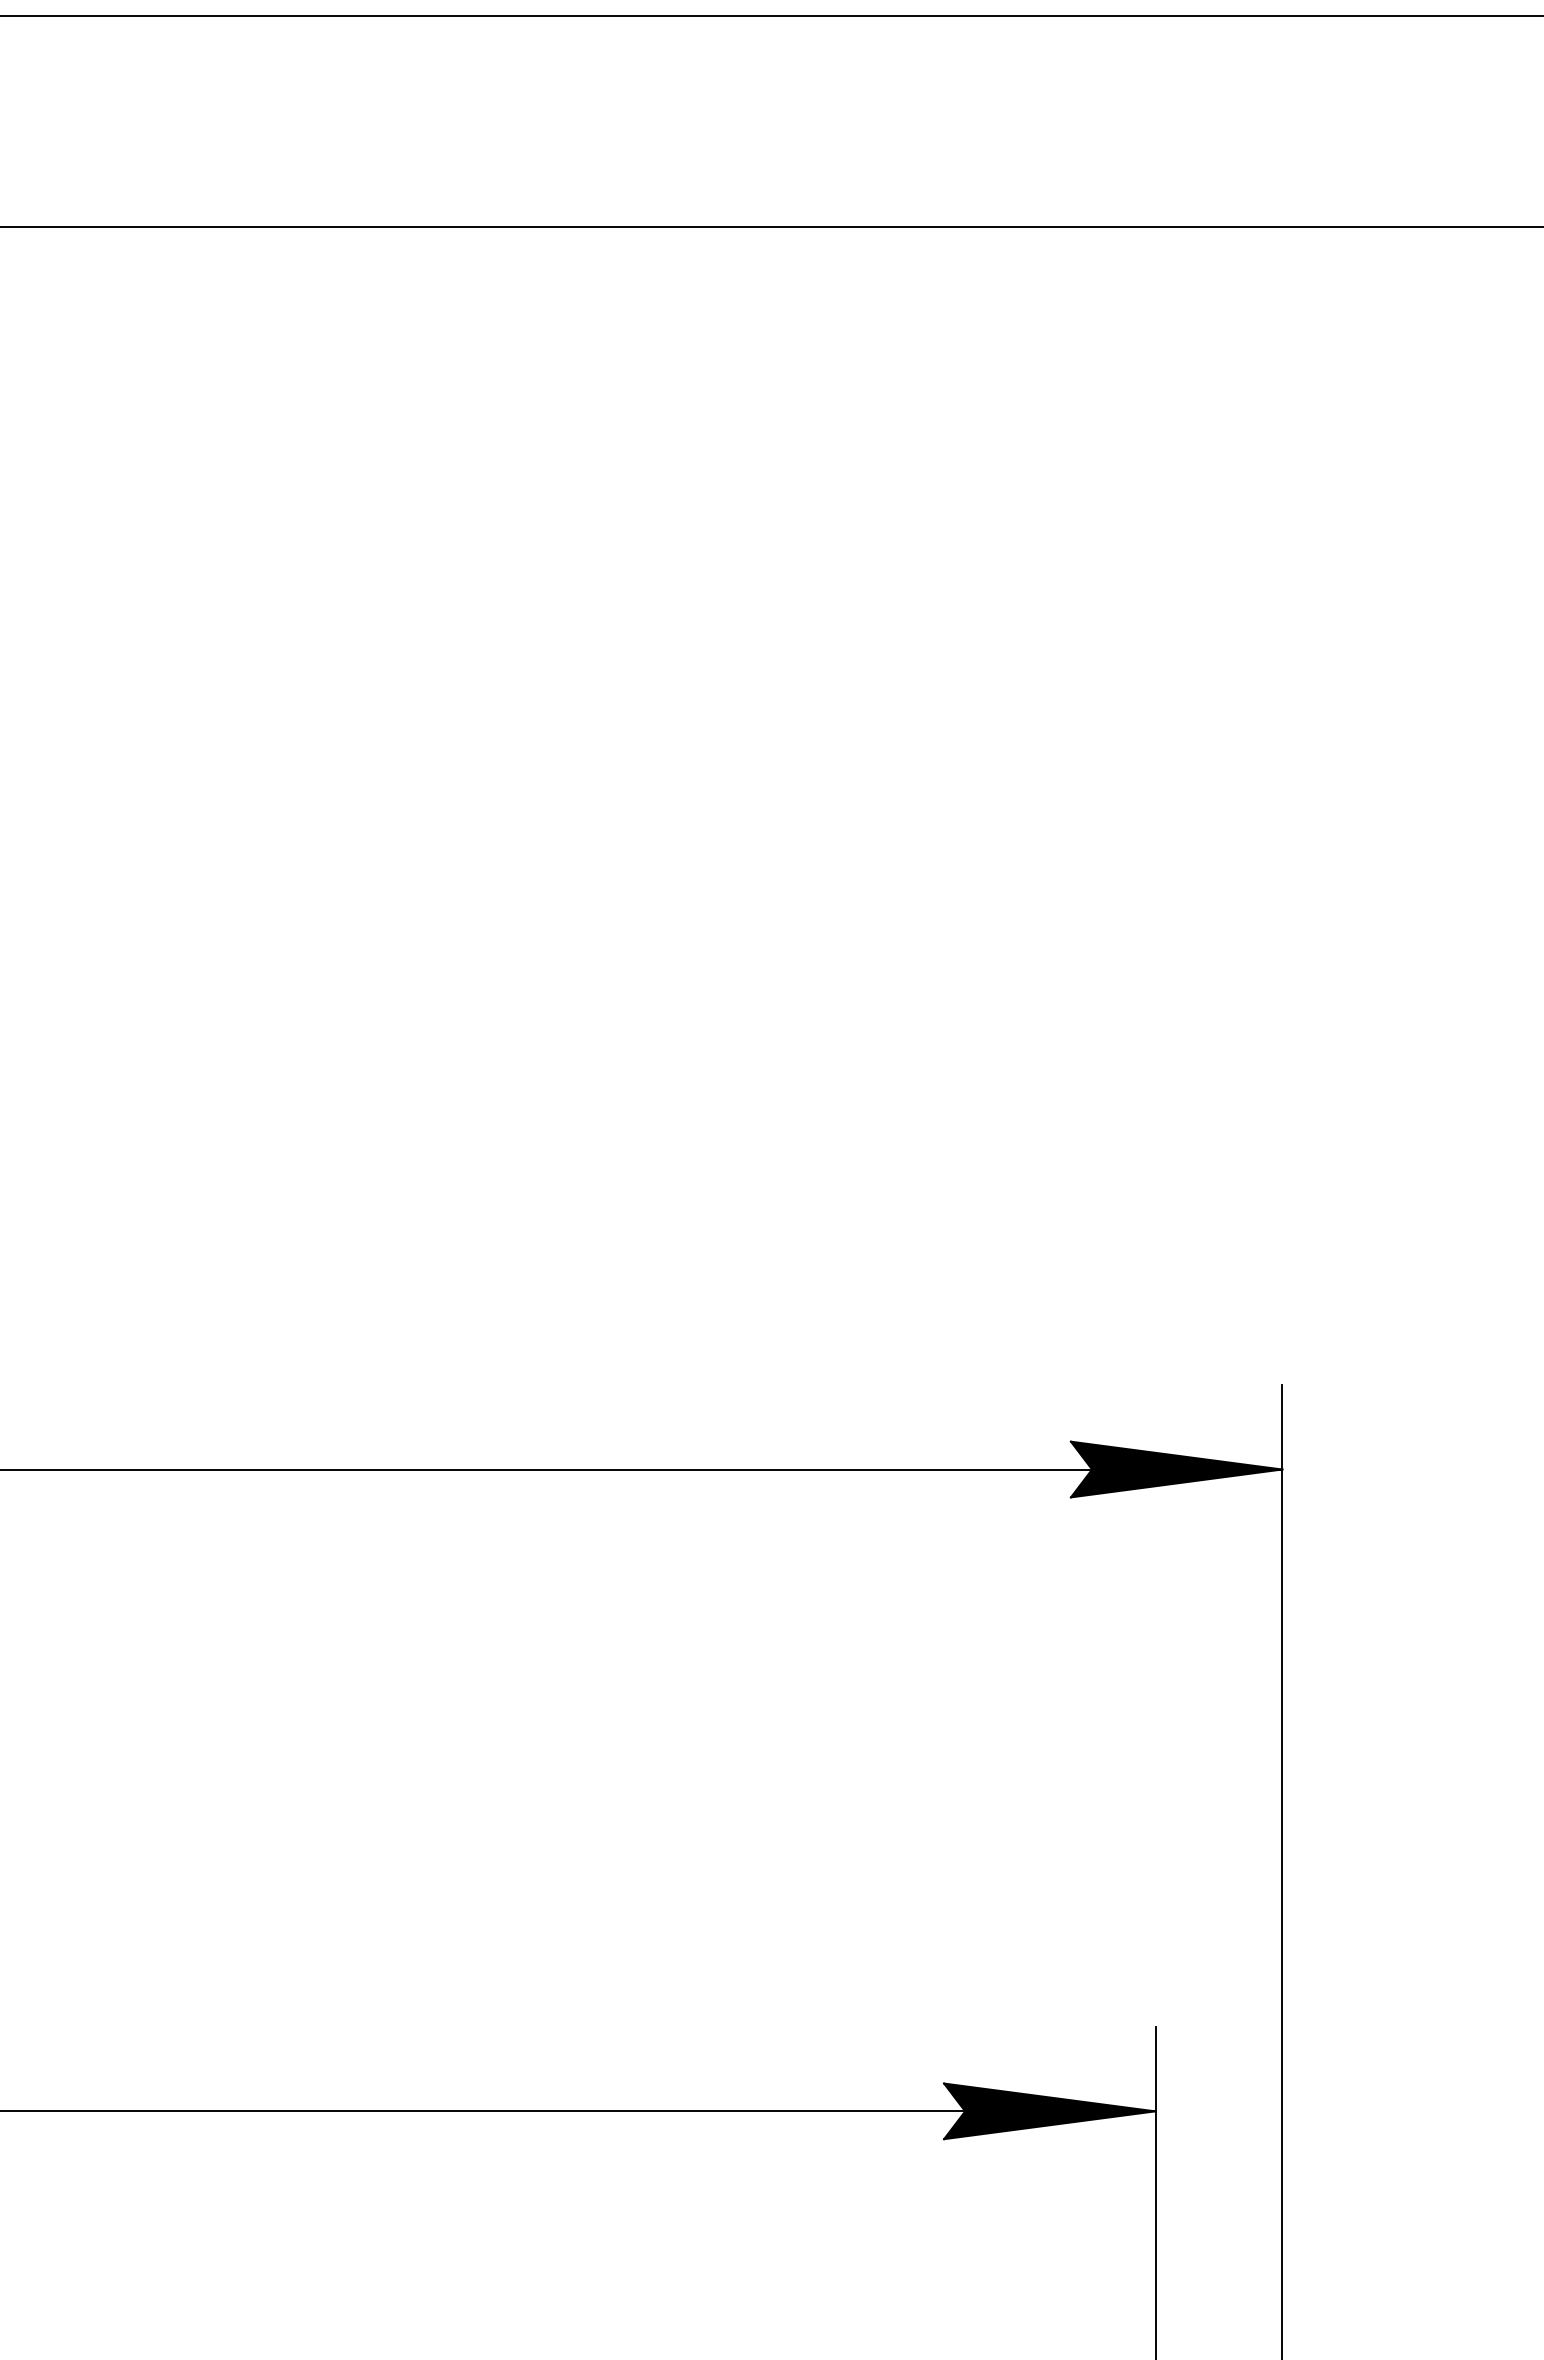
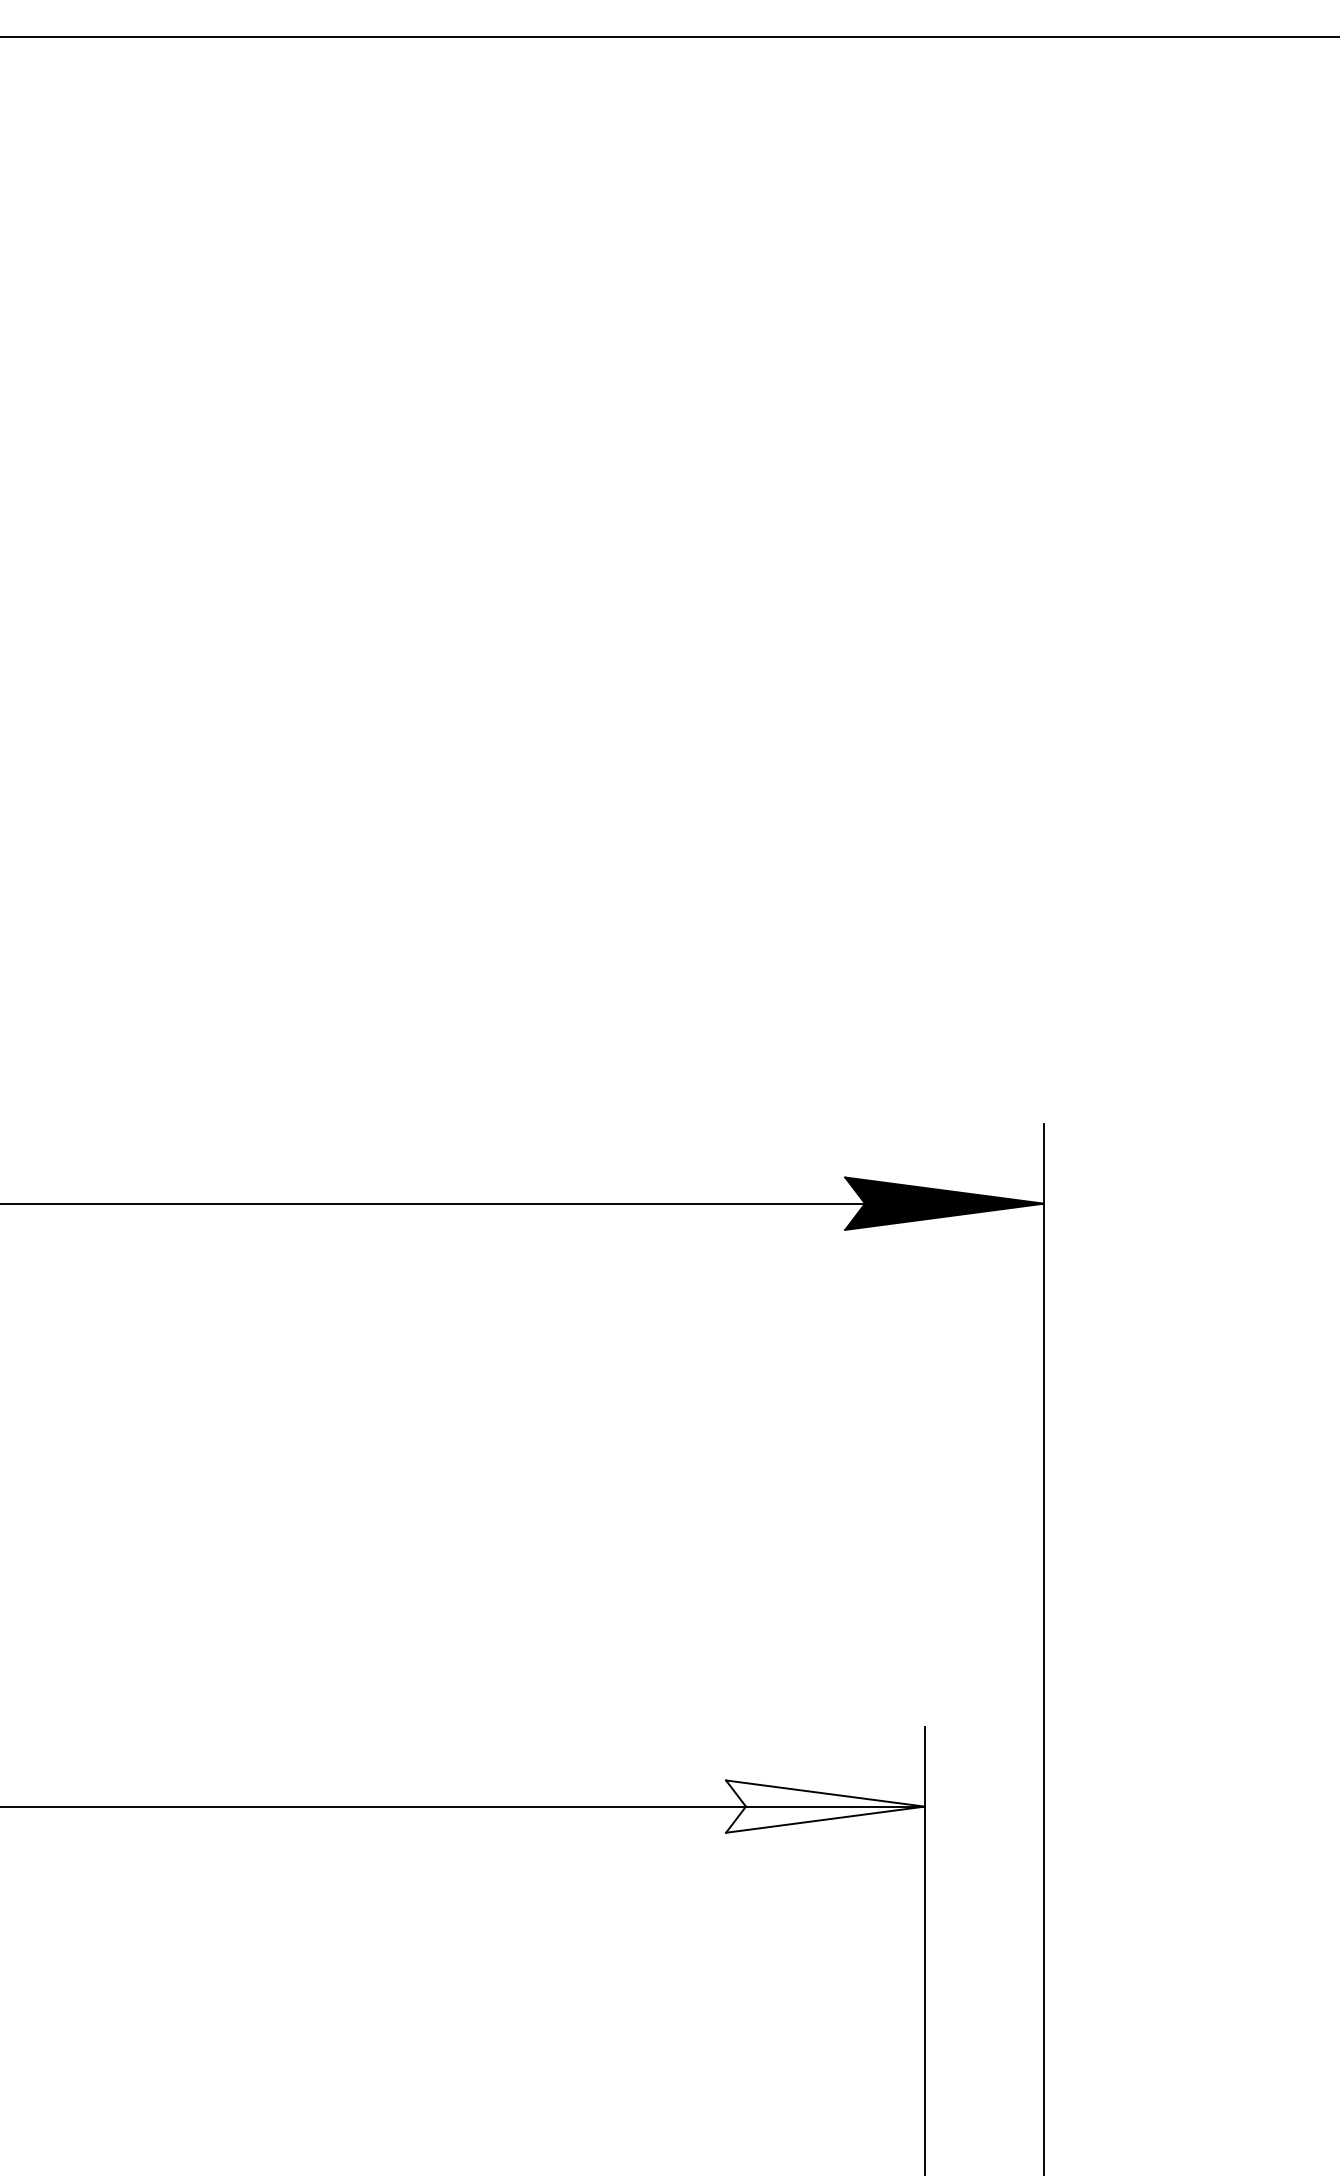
fill: (1049, 2111) -> (825, 1806), removed

